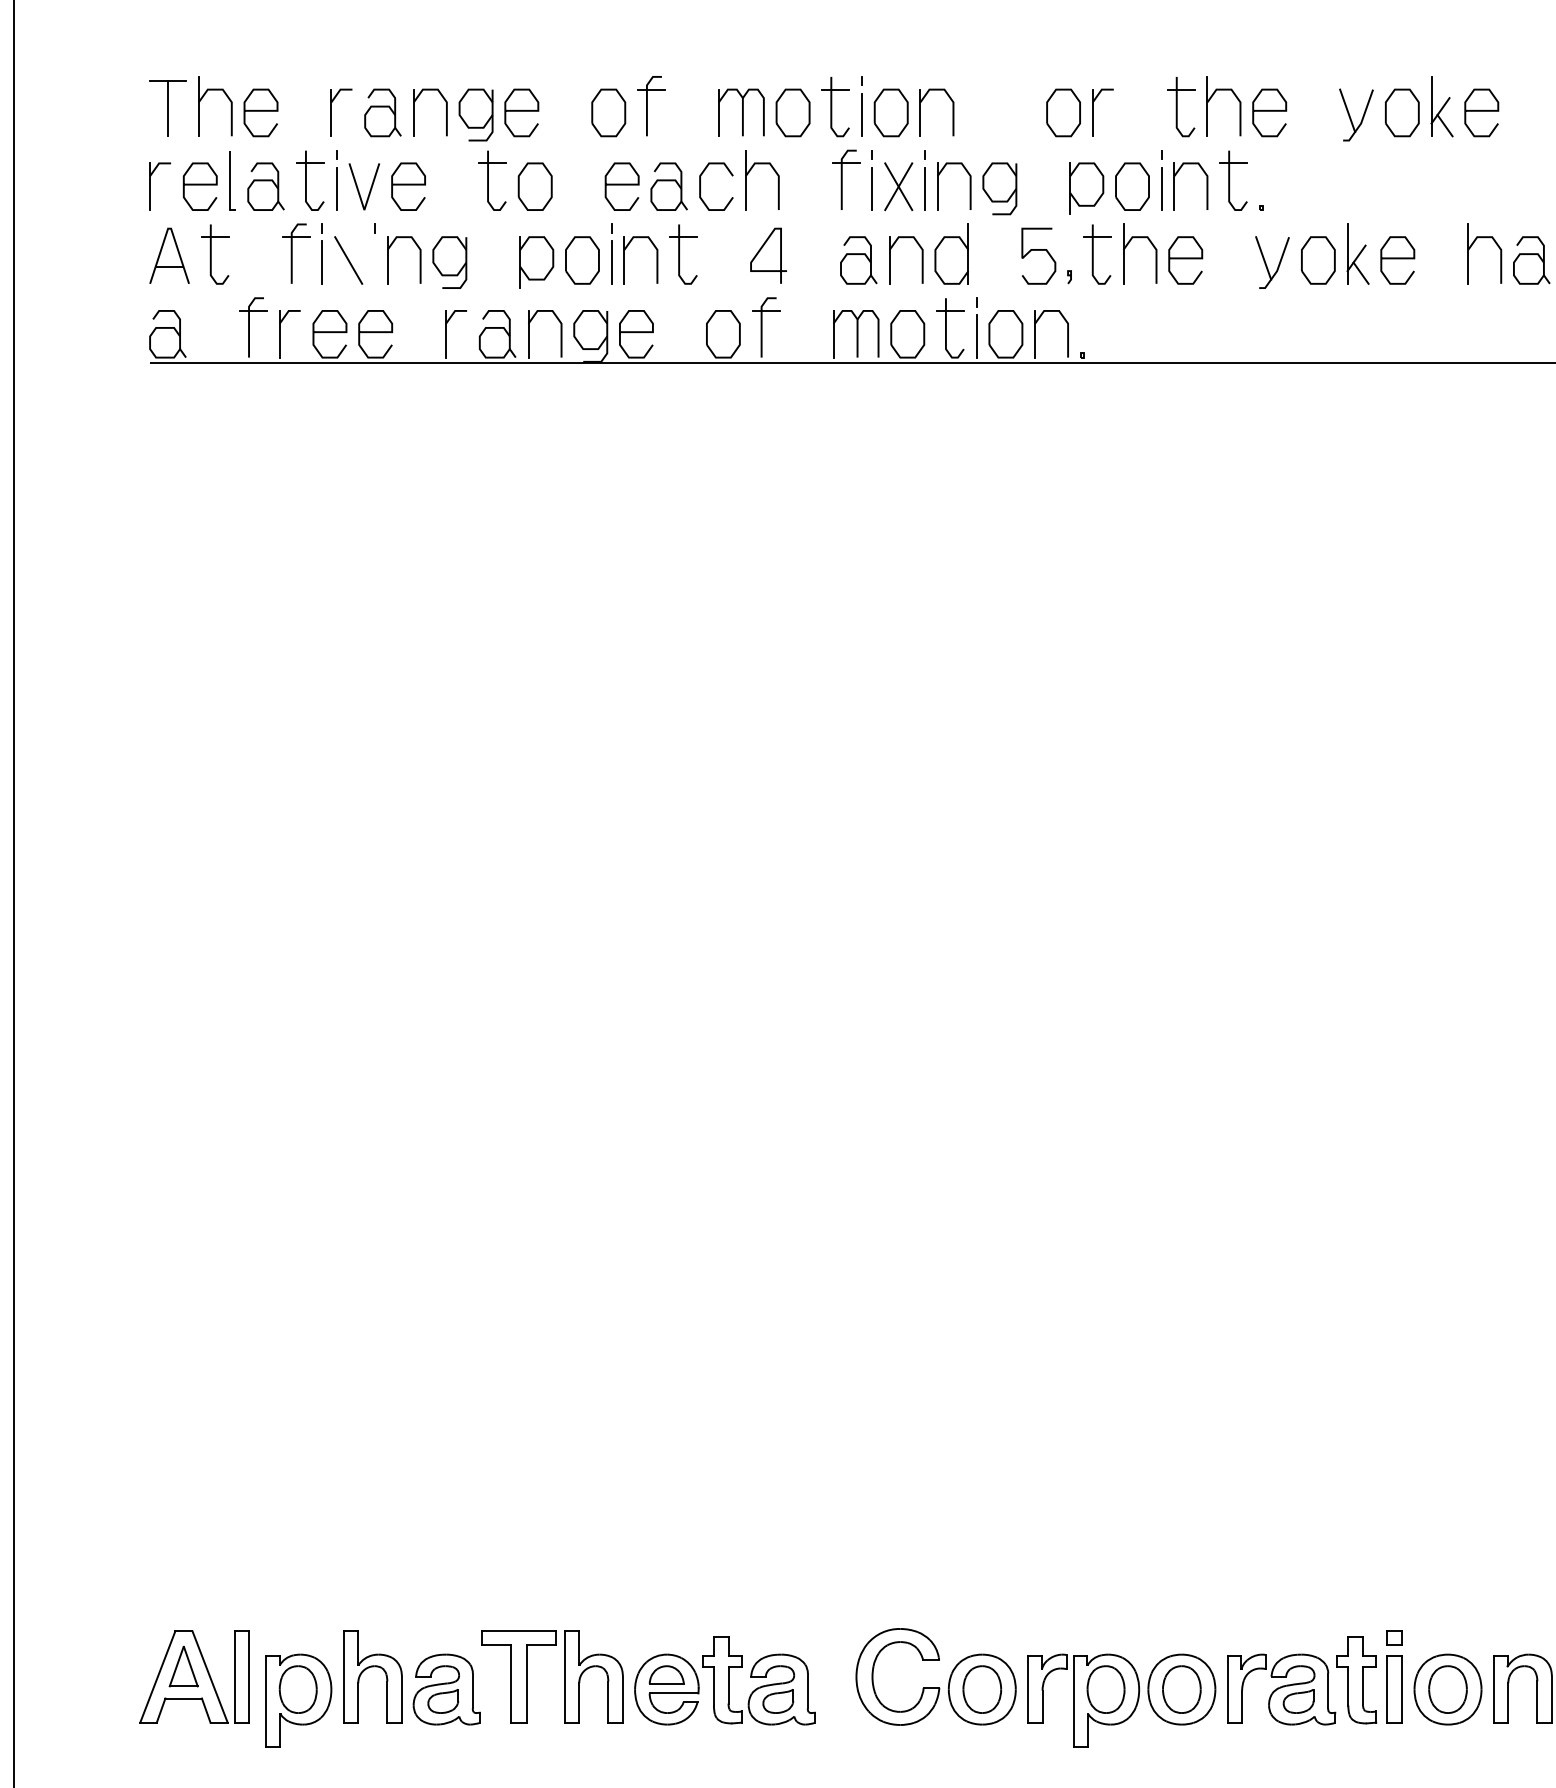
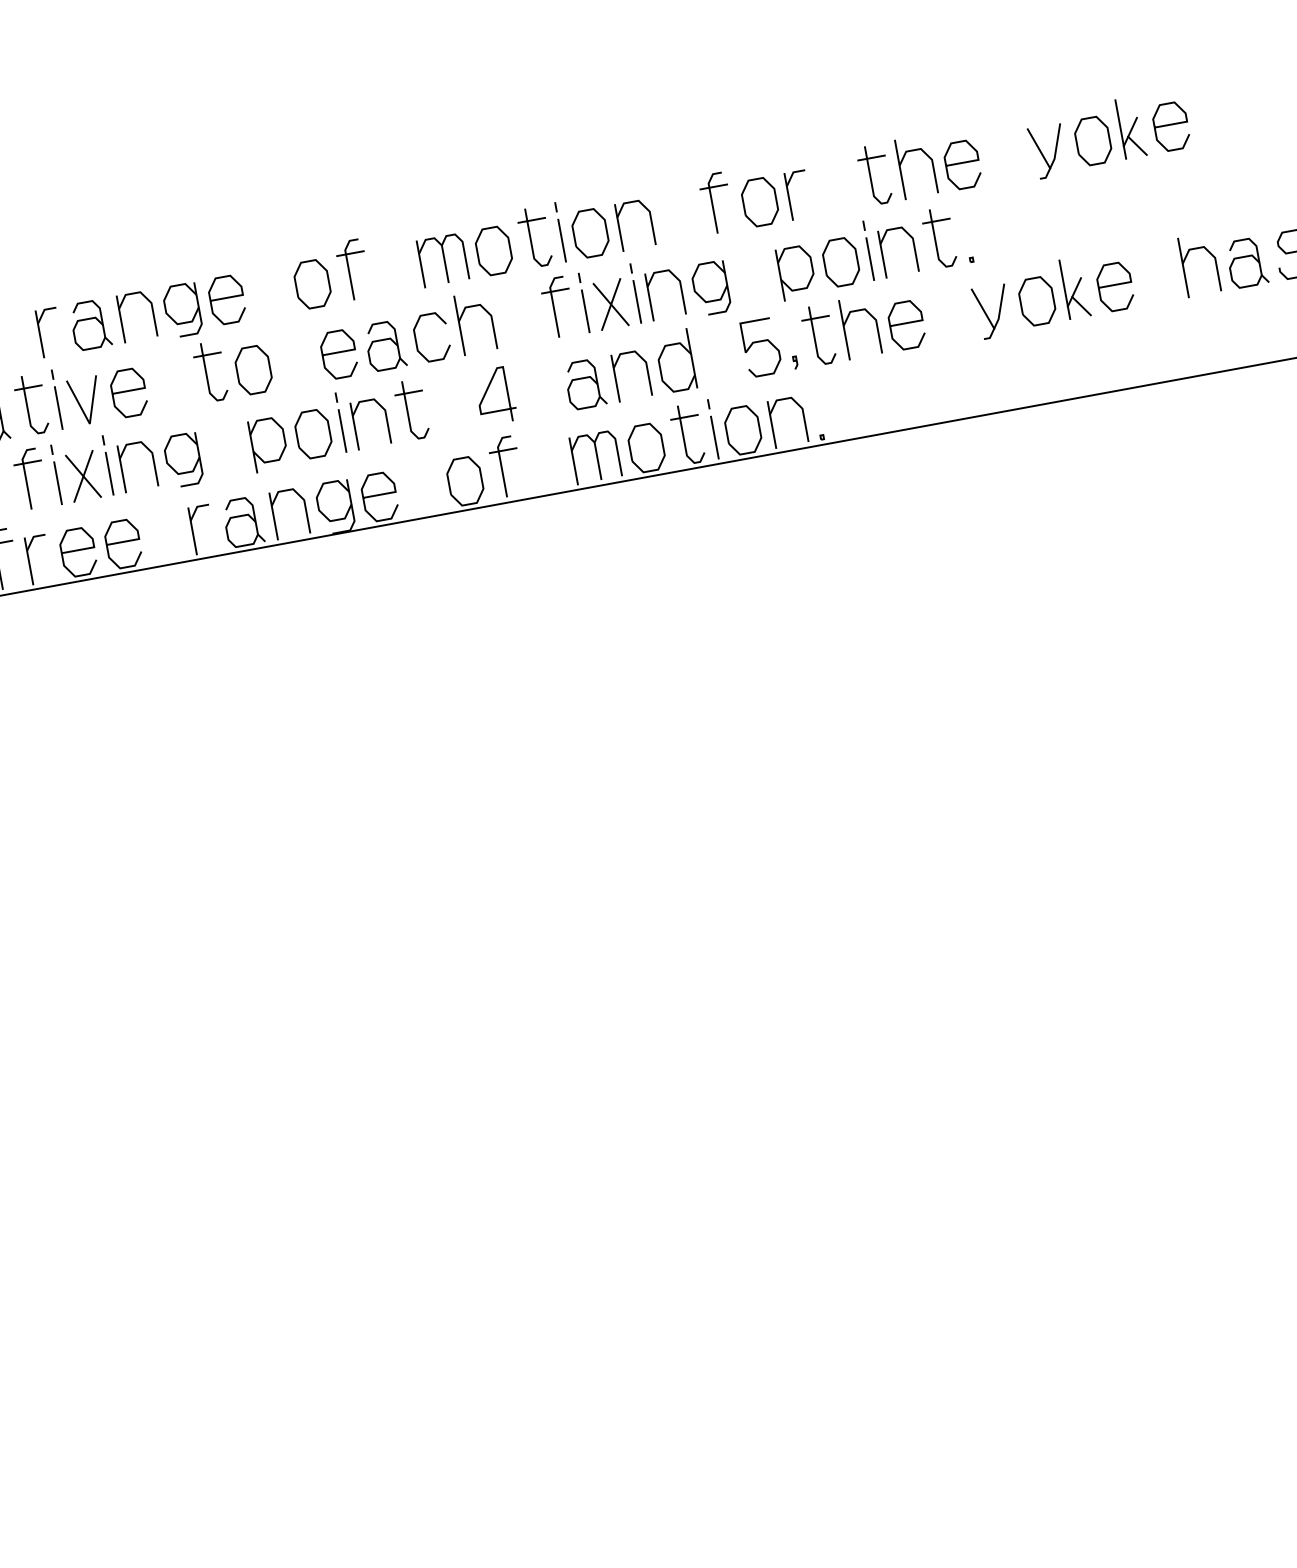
part: (1020, 106) -> (716, 203), added
line: (348, 260) -> (83, 476), added
line: (374, 262) -> (109, 473), added

